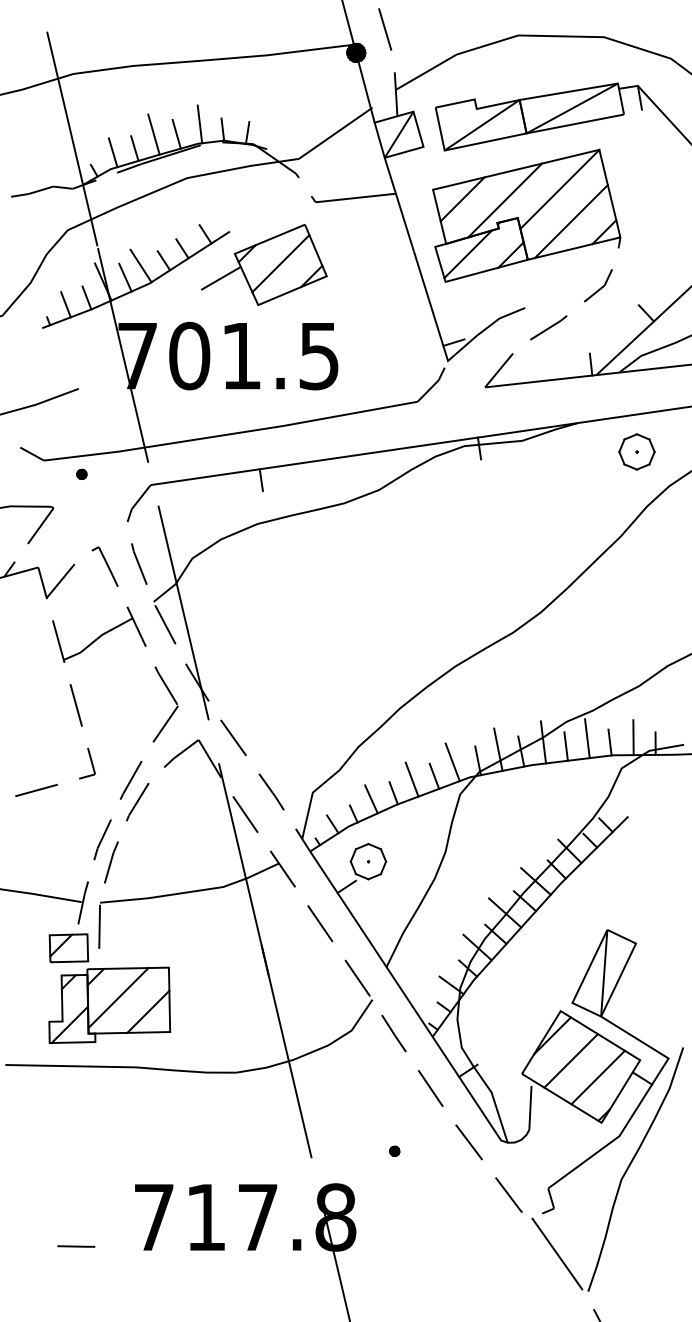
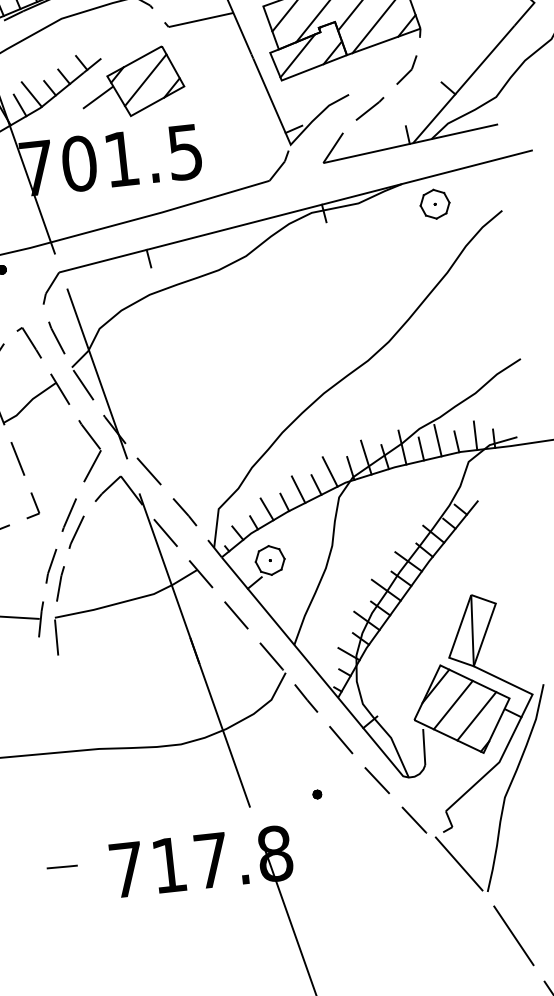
part: (636, 451) -> (434, 203), moved
part: (109, 988) -> (70, 686), removed
line: (76, 1246) -> (62, 866), moved

